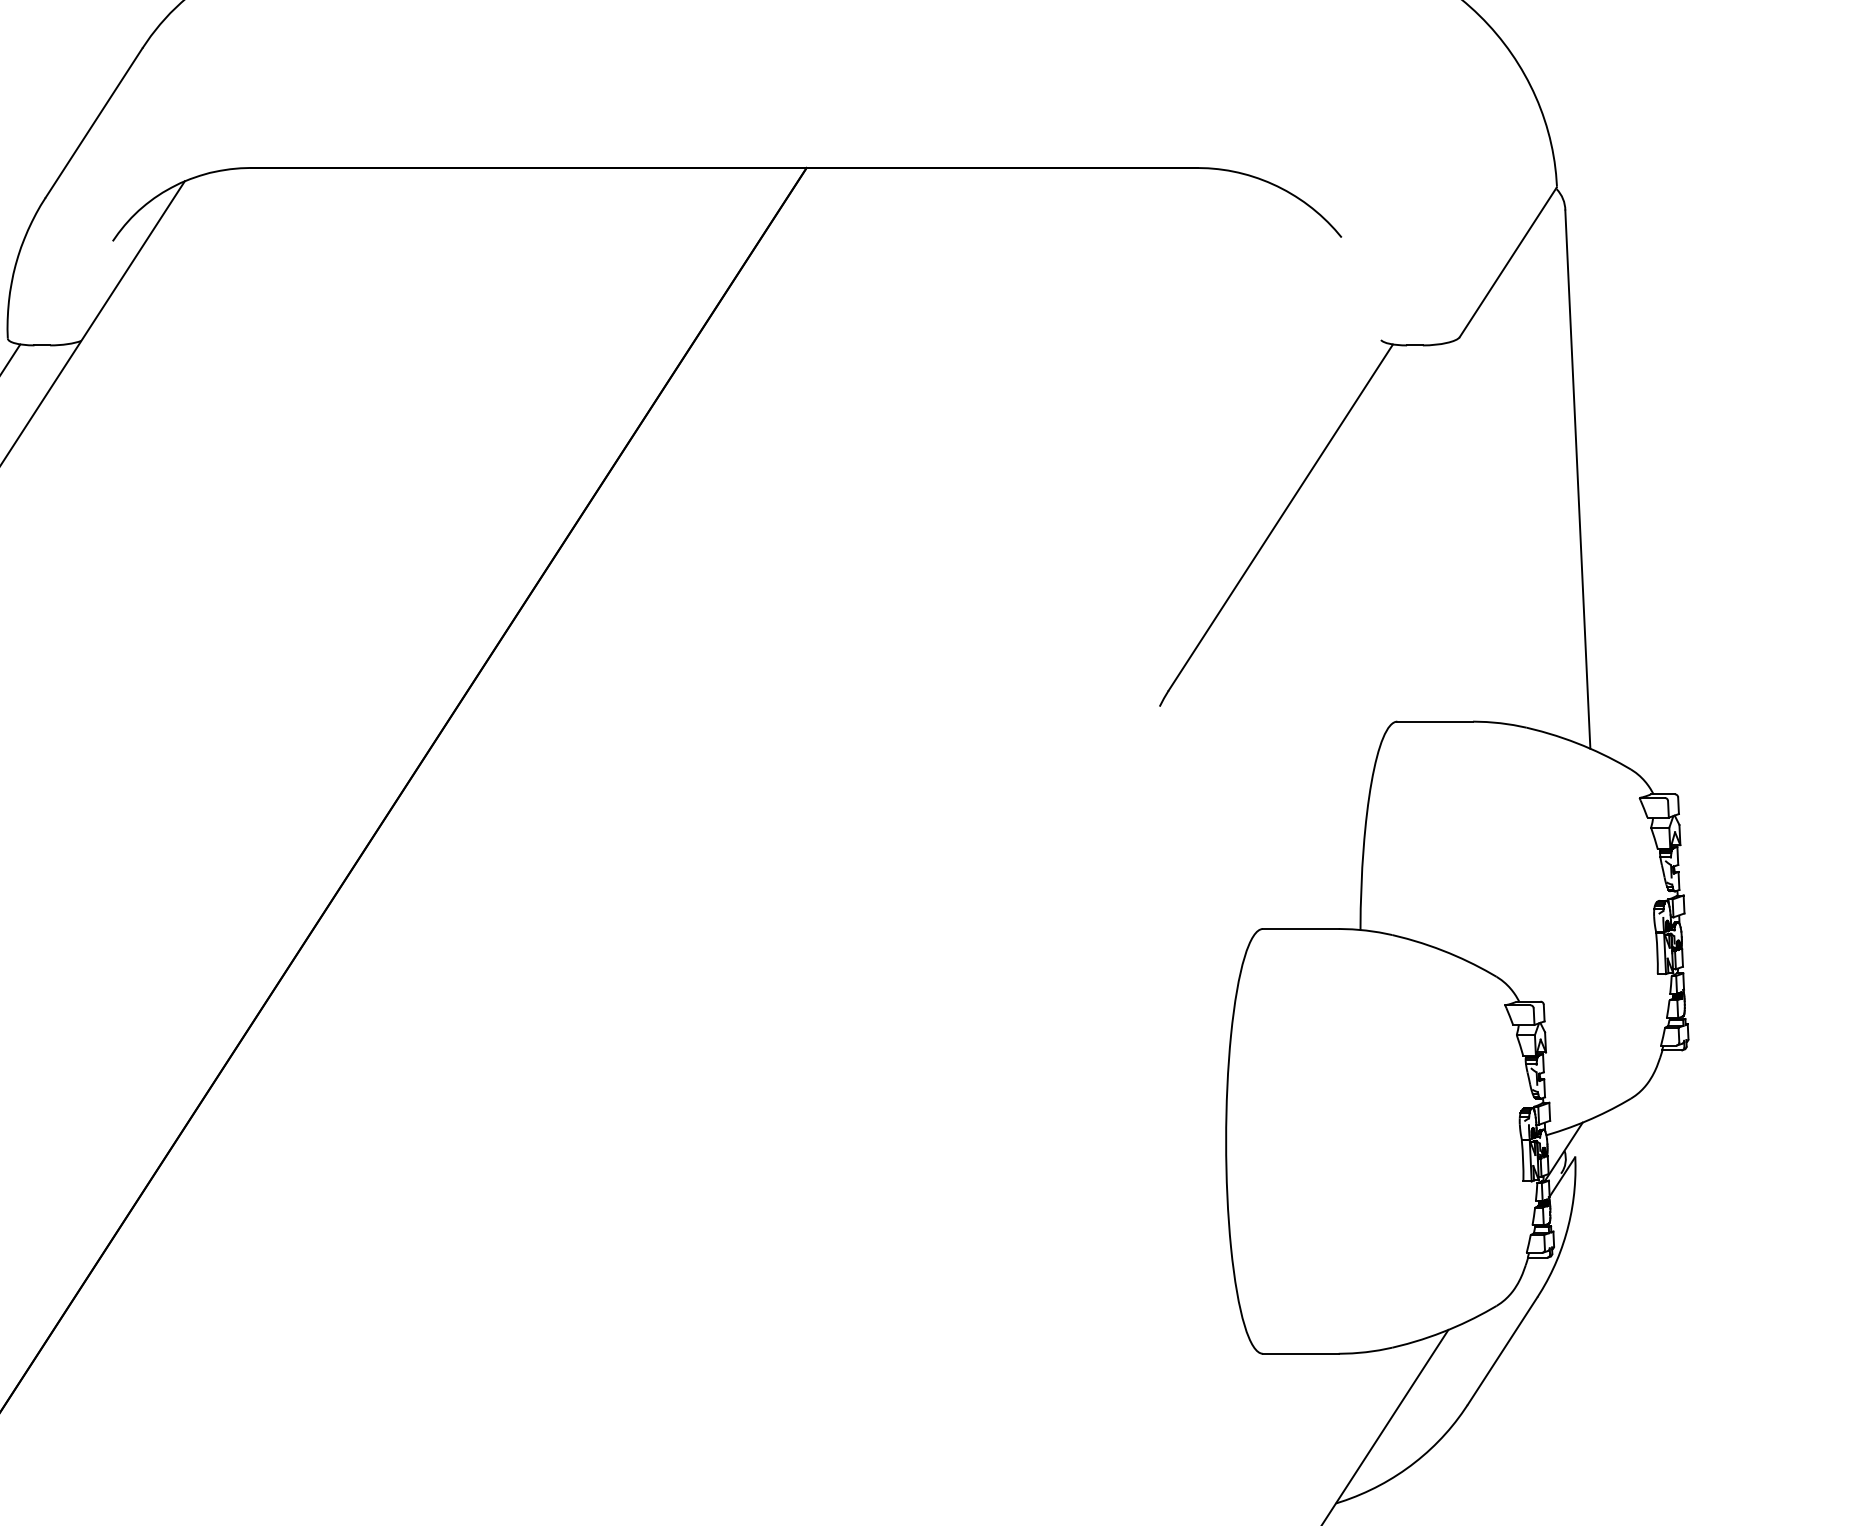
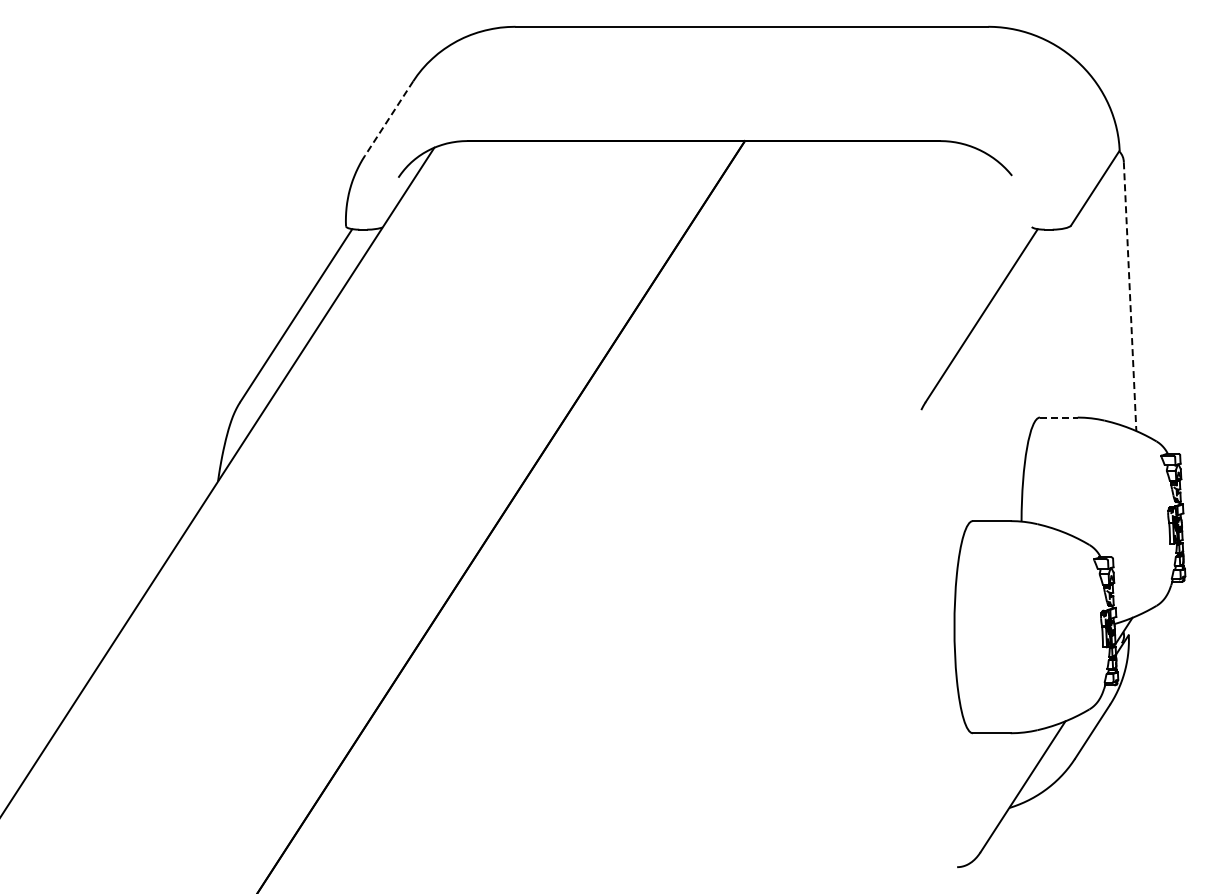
line: (92, 124) -> (388, 119), solid -> dashed
line: (1578, 479) -> (1130, 296), solid -> dashed
line: (1434, 721) -> (1058, 417), solid -> dashed

